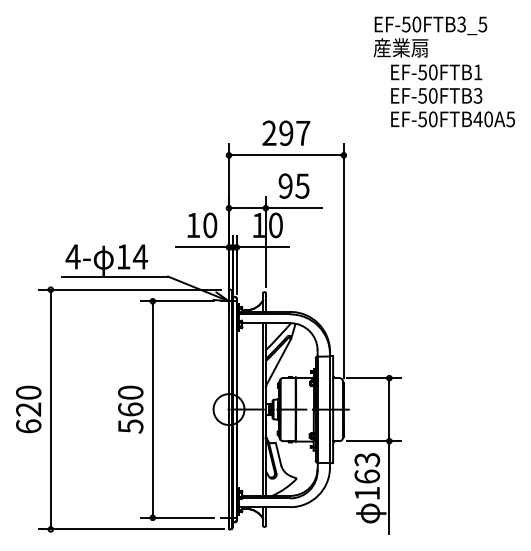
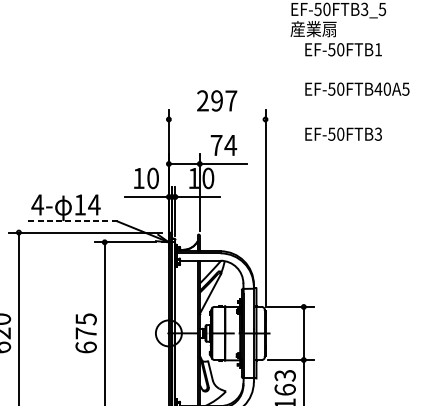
text: (436, 95) -> (343, 133), moved
line: (286, 155) -> (217, 119), removed
text: (294, 185) -> (223, 144), 95 -> 74
line: (114, 276) -> (72, 221), solid -> dashed
text: (130, 409) -> (85, 333), 560 -> 675

